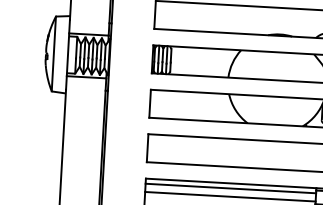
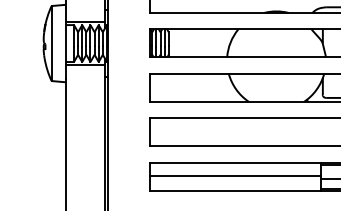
line: (230, 188) -> (235, 167), removed

